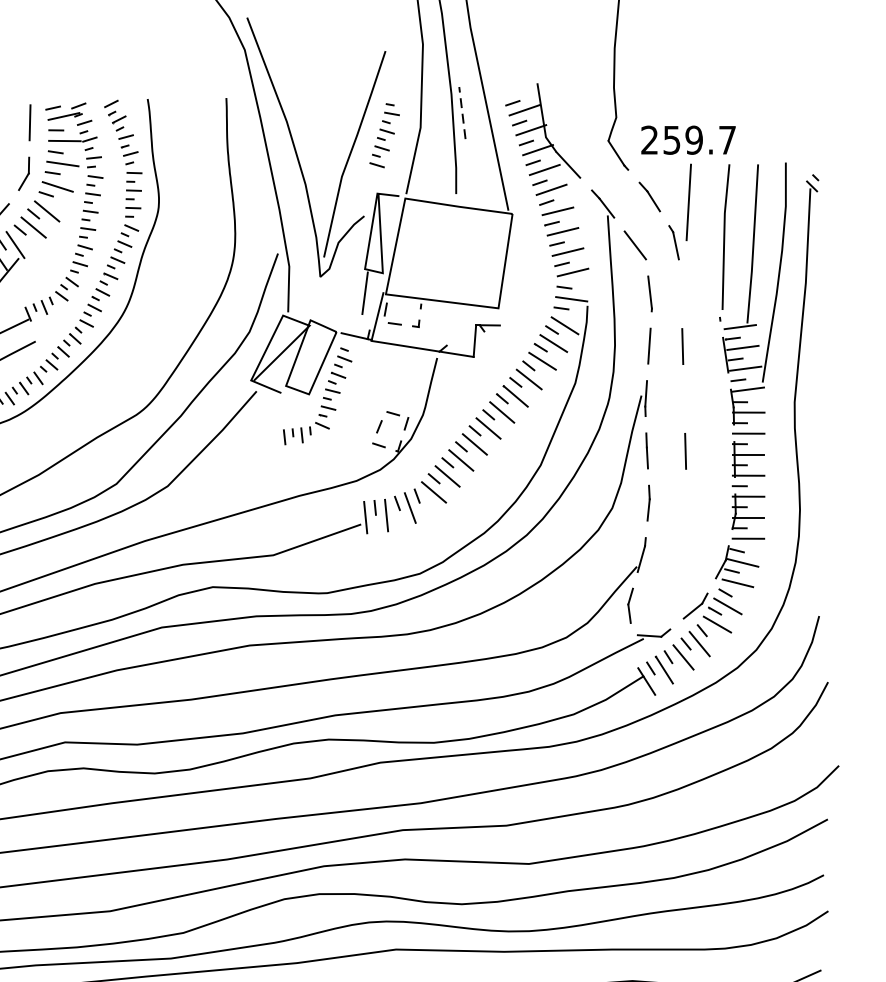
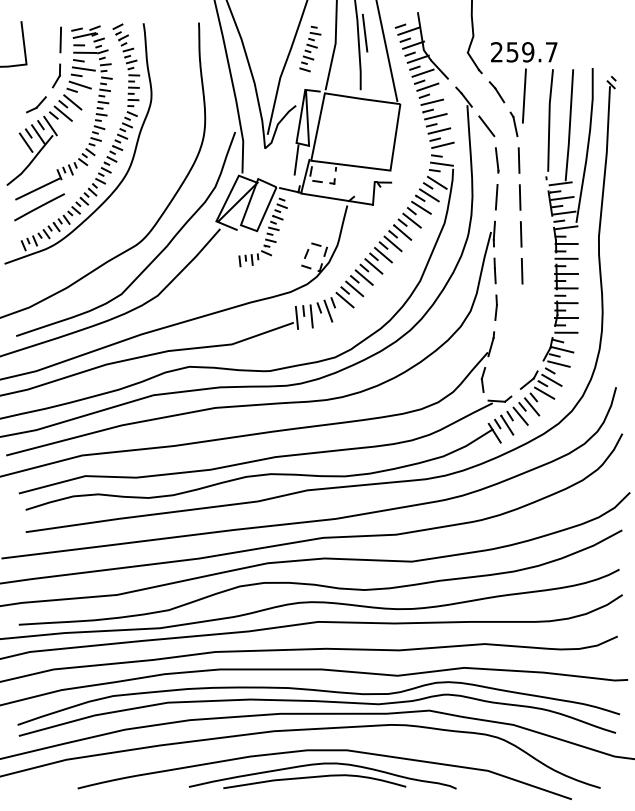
line: (463, 112) -> (365, 32), dashed -> solid
line: (680, 293) -> (518, 160), added
line: (683, 399) -> (520, 234), added

